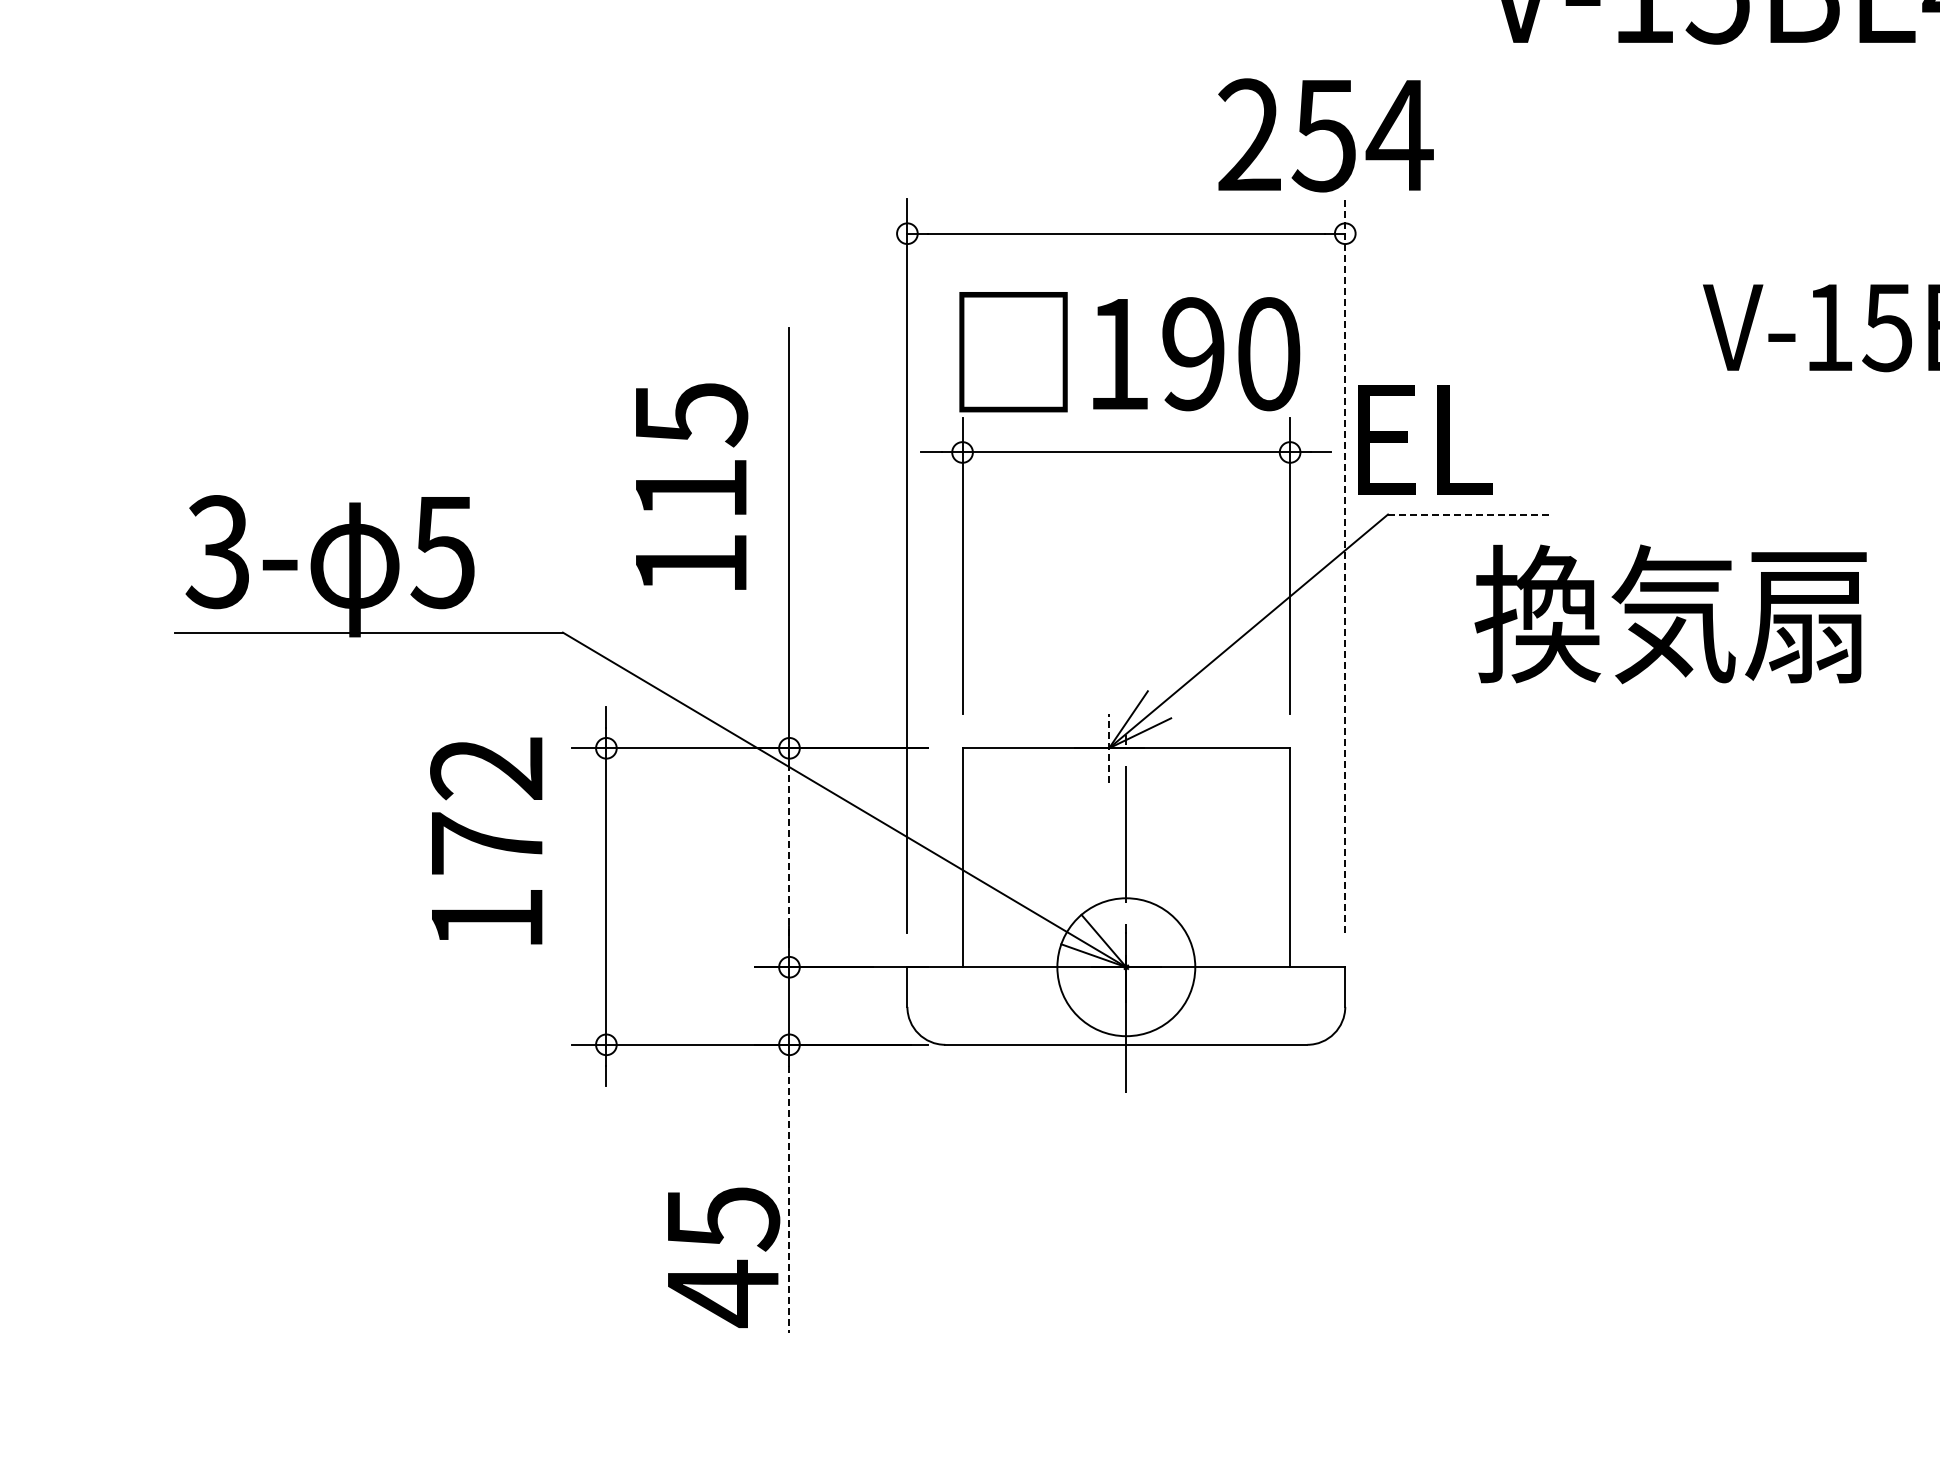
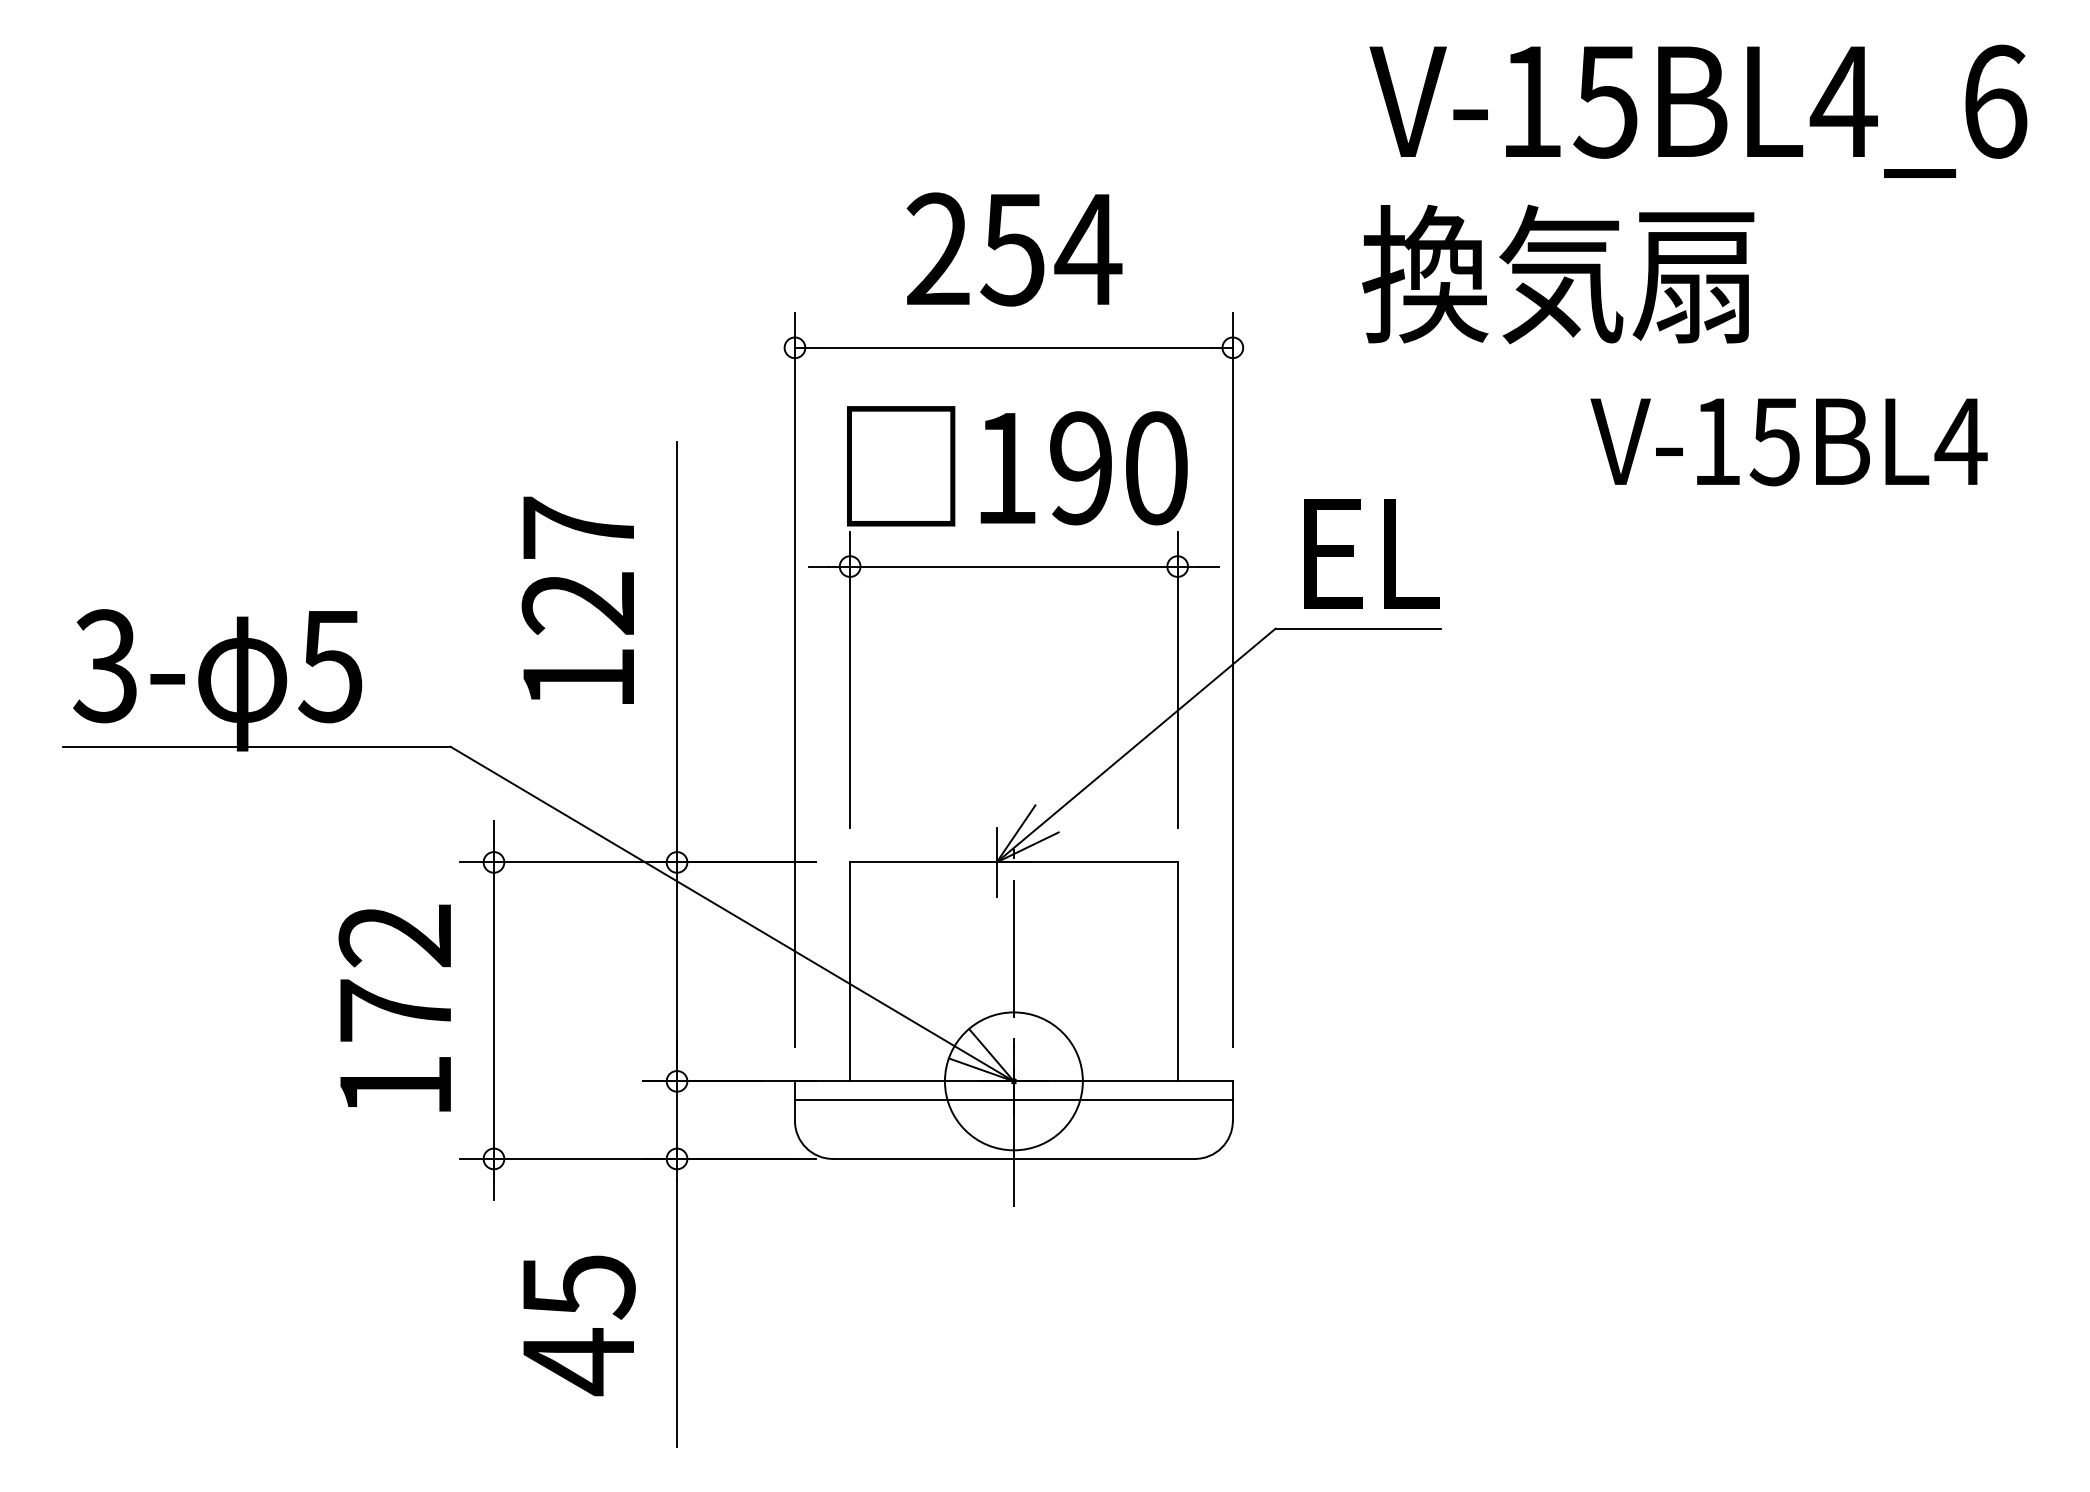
text: (1325, 135) -> (1014, 249), moved
text: (1424, 439) -> (1371, 553), moved
text: (690, 451) -> (578, 565), 115 -> 127
line: (1470, 514) -> (1358, 628), dashed -> solid
line: (1344, 566) -> (1232, 680), dashed -> solid
text: (1670, 614) -> (1558, 274), moved
line: (1108, 747) -> (996, 861), dashed -> solid
text: (485, 840) -> (394, 1007), moved
line: (789, 857) -> (677, 971), dashed -> solid
line: (1125, 985) -> (1013, 1099), added
line: (789, 1199) -> (677, 1313), dashed -> solid
text: (723, 1257) -> (579, 1325), moved

